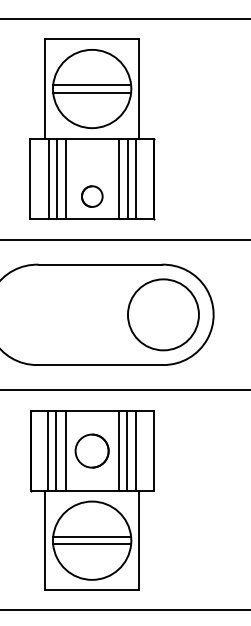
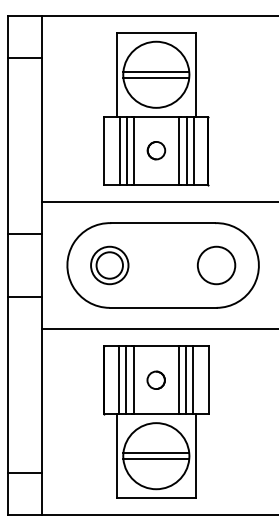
part: (92, 196) -> (156, 150), moved
part: (36, 314) -> (109, 265), added
circle: (163, 314) -> (216, 265), size x0.62
part: (91, 449) -> (155, 379), size x0.62

